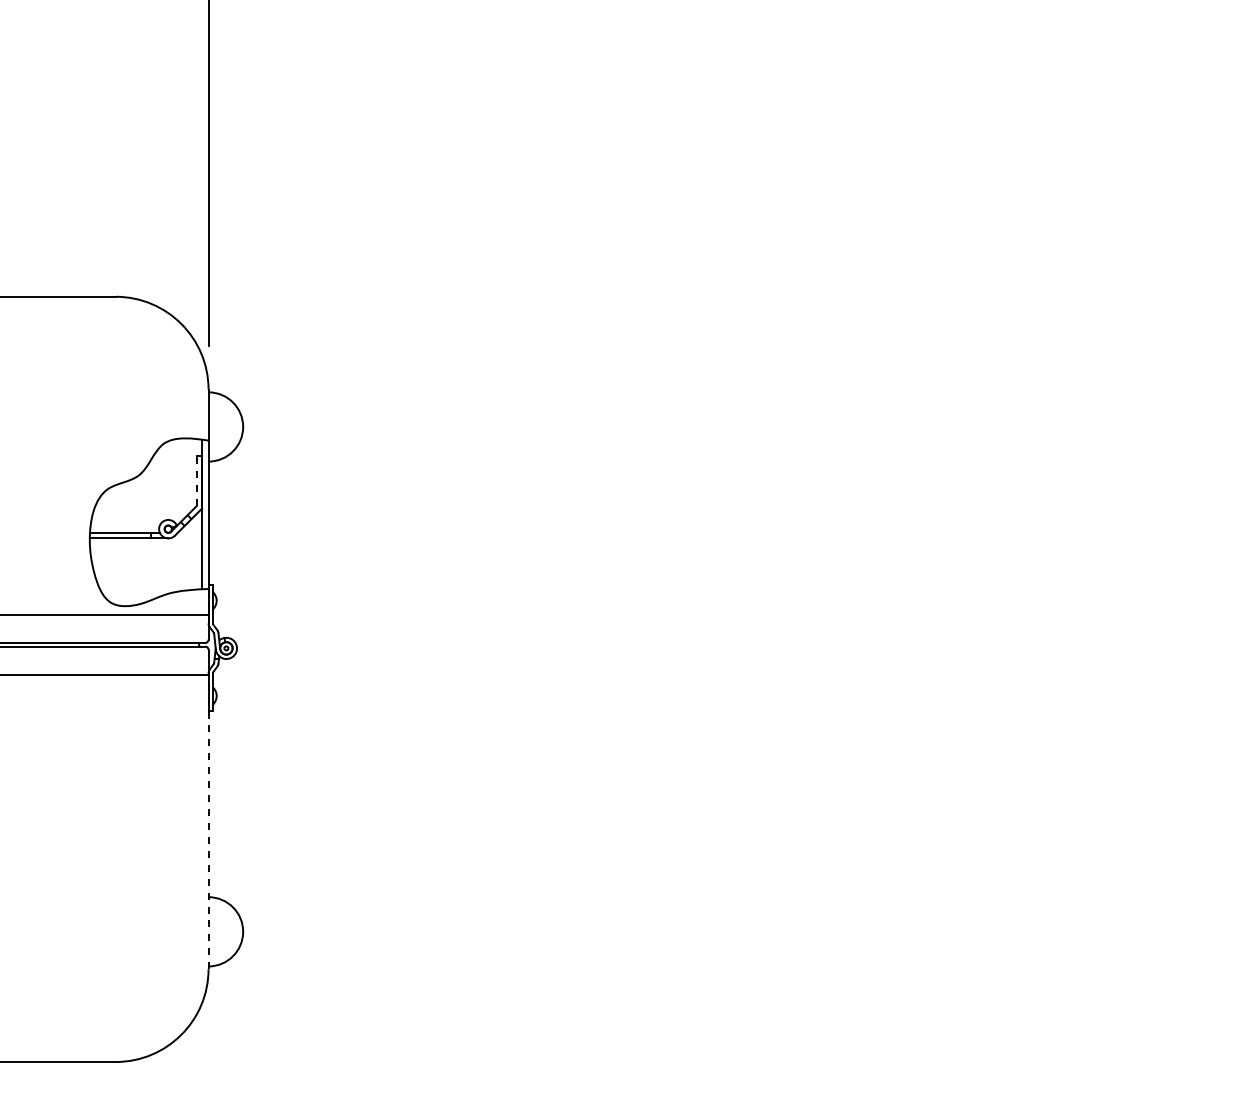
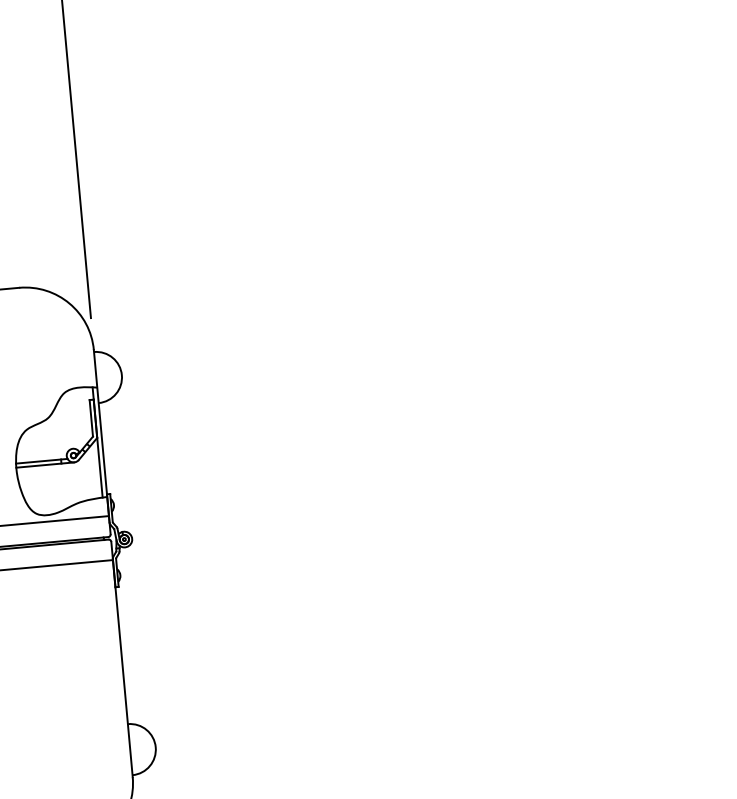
line: (196, 481) -> (91, 418), dashed -> solid
line: (208, 821) -> (122, 668), dashed -> solid

